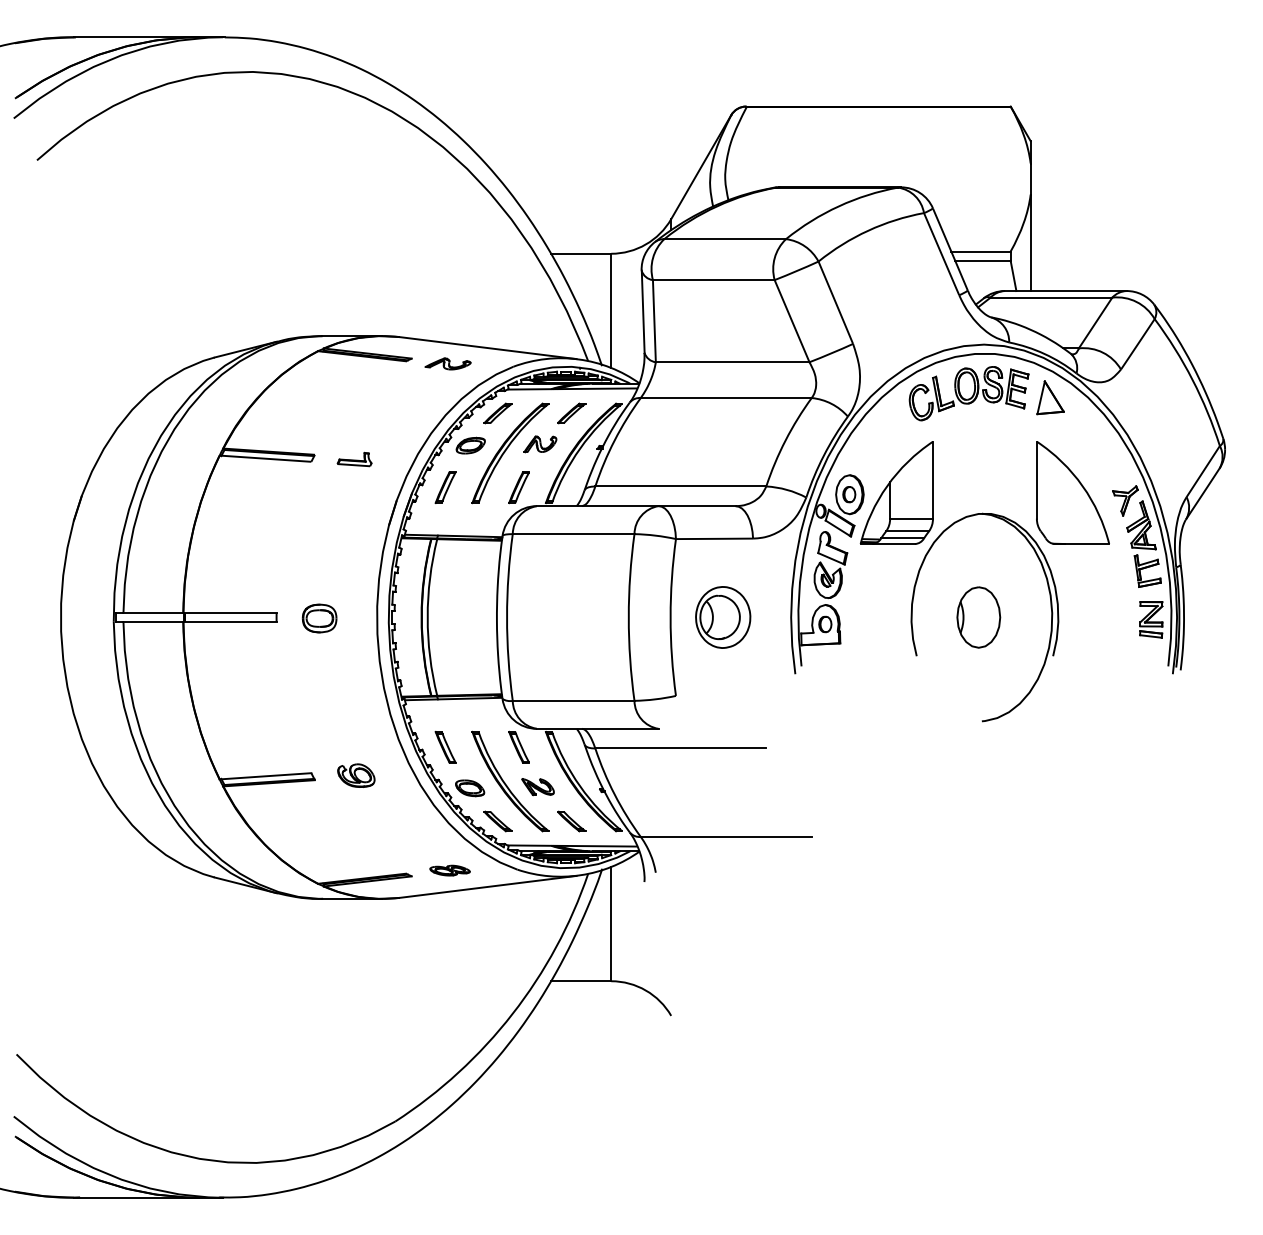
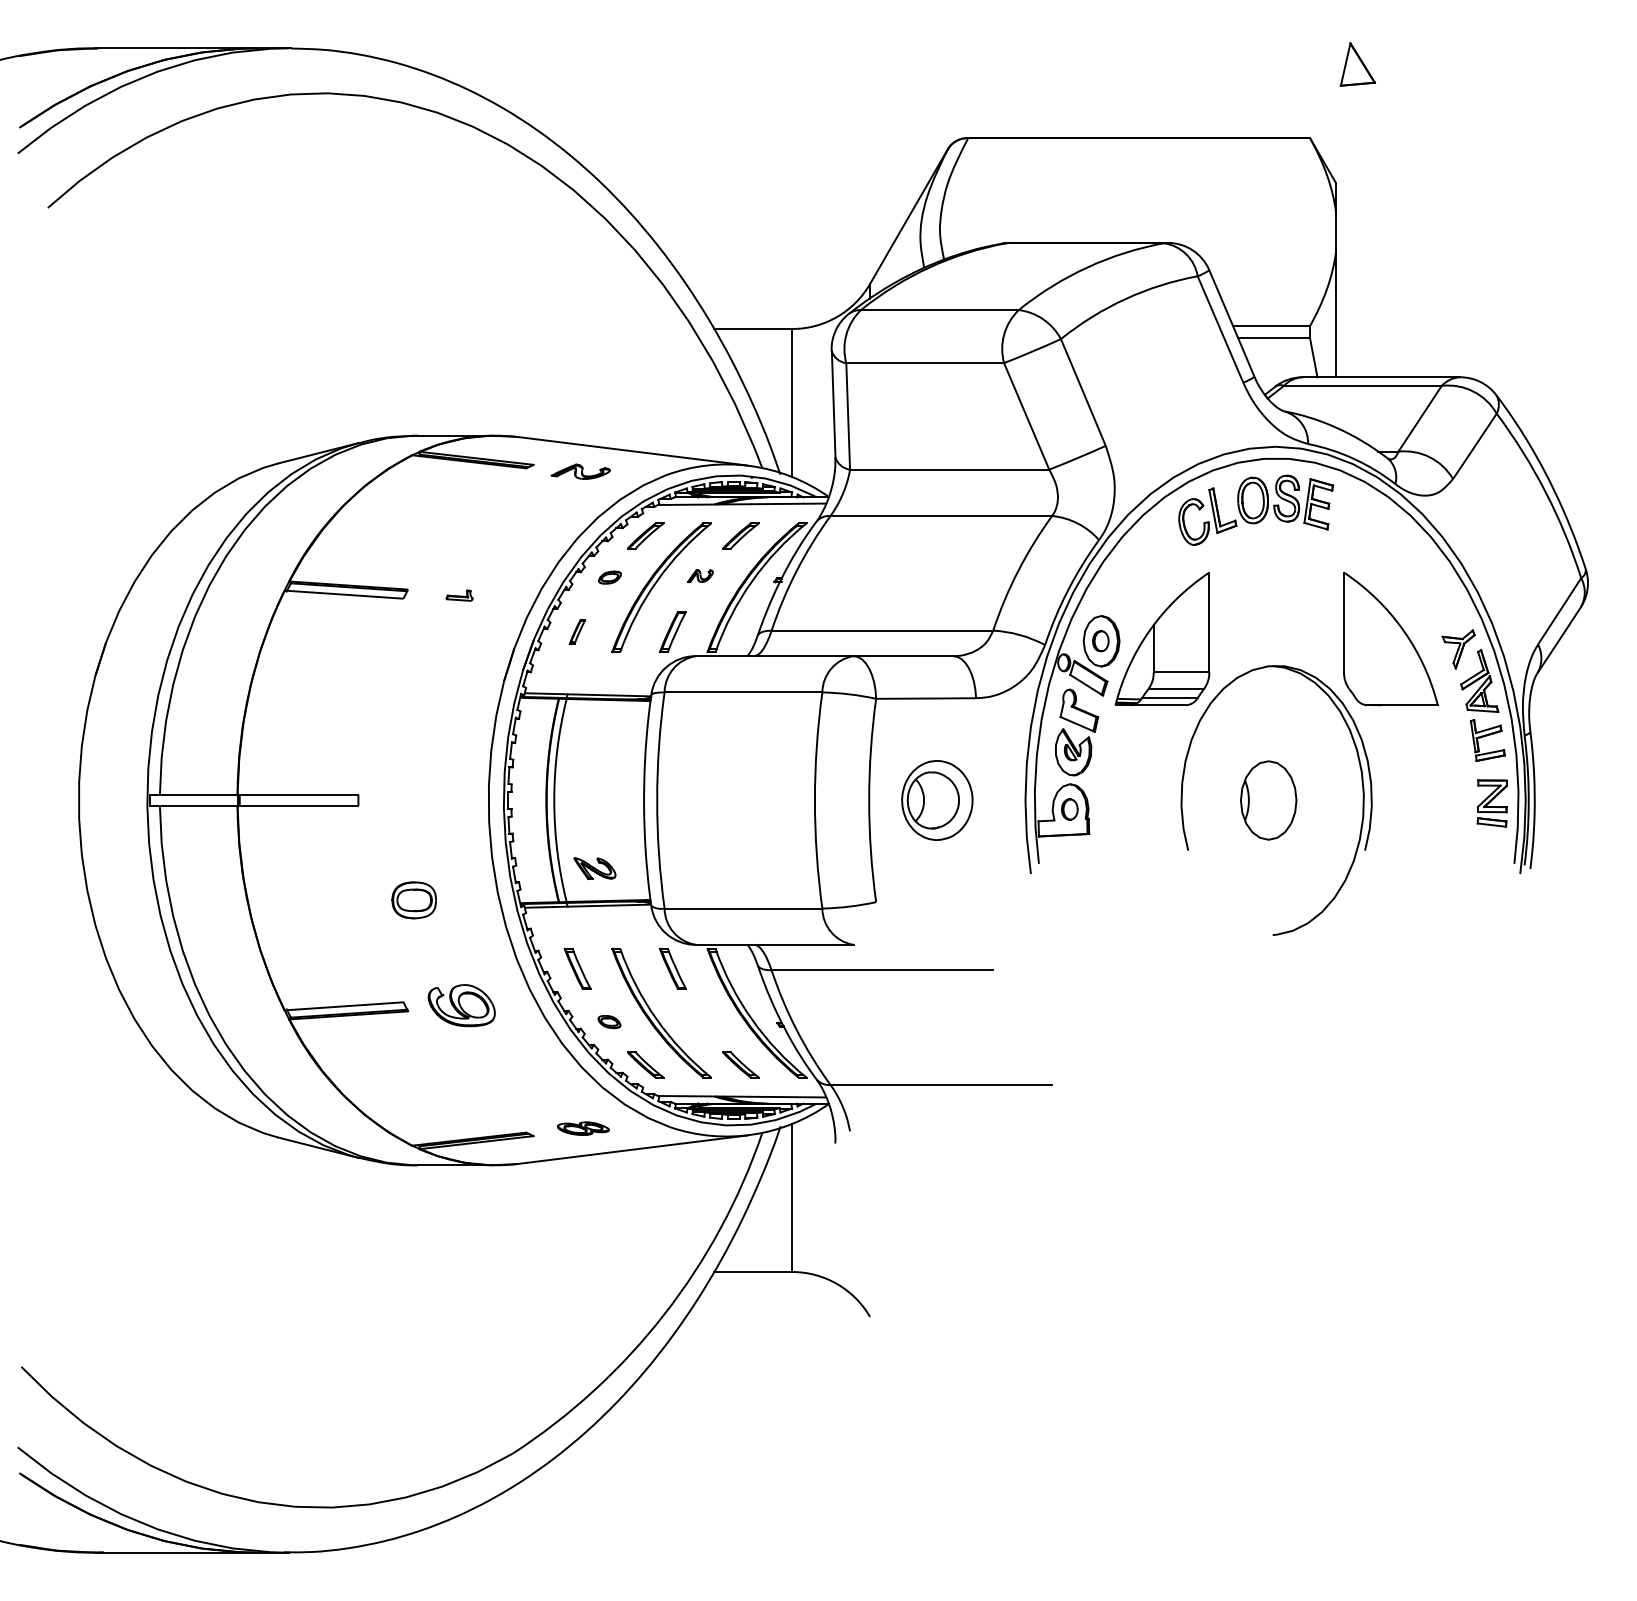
part: (1050, 397) -> (1357, 64), moved
part: (540, 444) -> (700, 576), size x0.6
part: (470, 445) -> (609, 577), size x0.6
part: (354, 459) -> (459, 595), size x0.6
part: (445, 487) -> (577, 631), size x0.6
part: (319, 618) -> (414, 900), moved
part: (356, 775) -> (462, 1005), size x1.4
part: (537, 787) -> (594, 869), moved
part: (470, 788) -> (609, 1022), size x0.6

